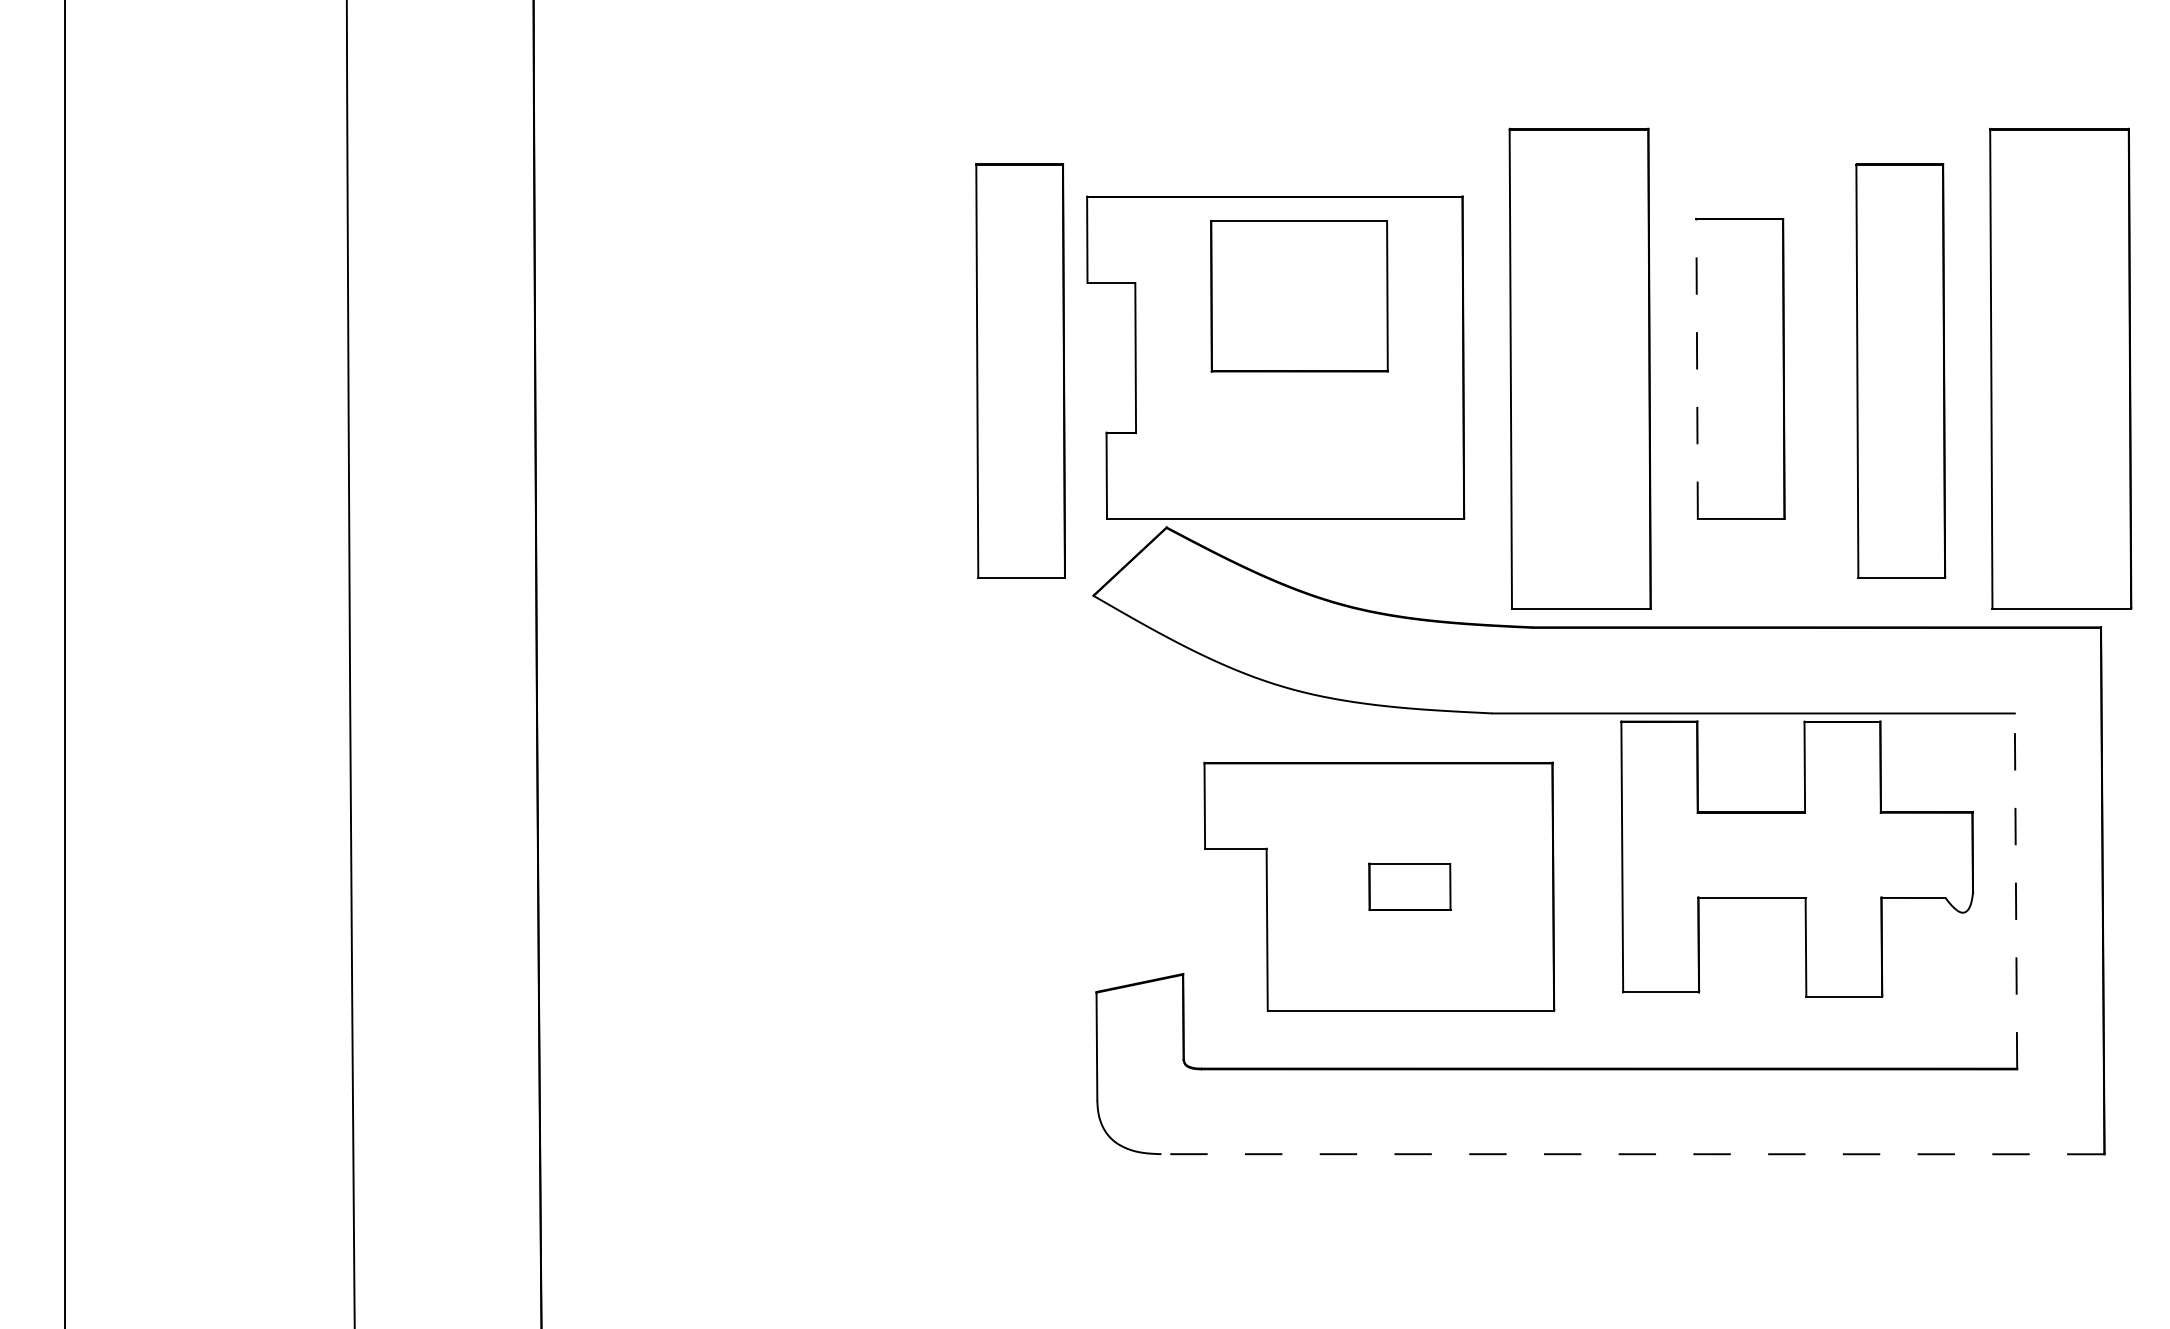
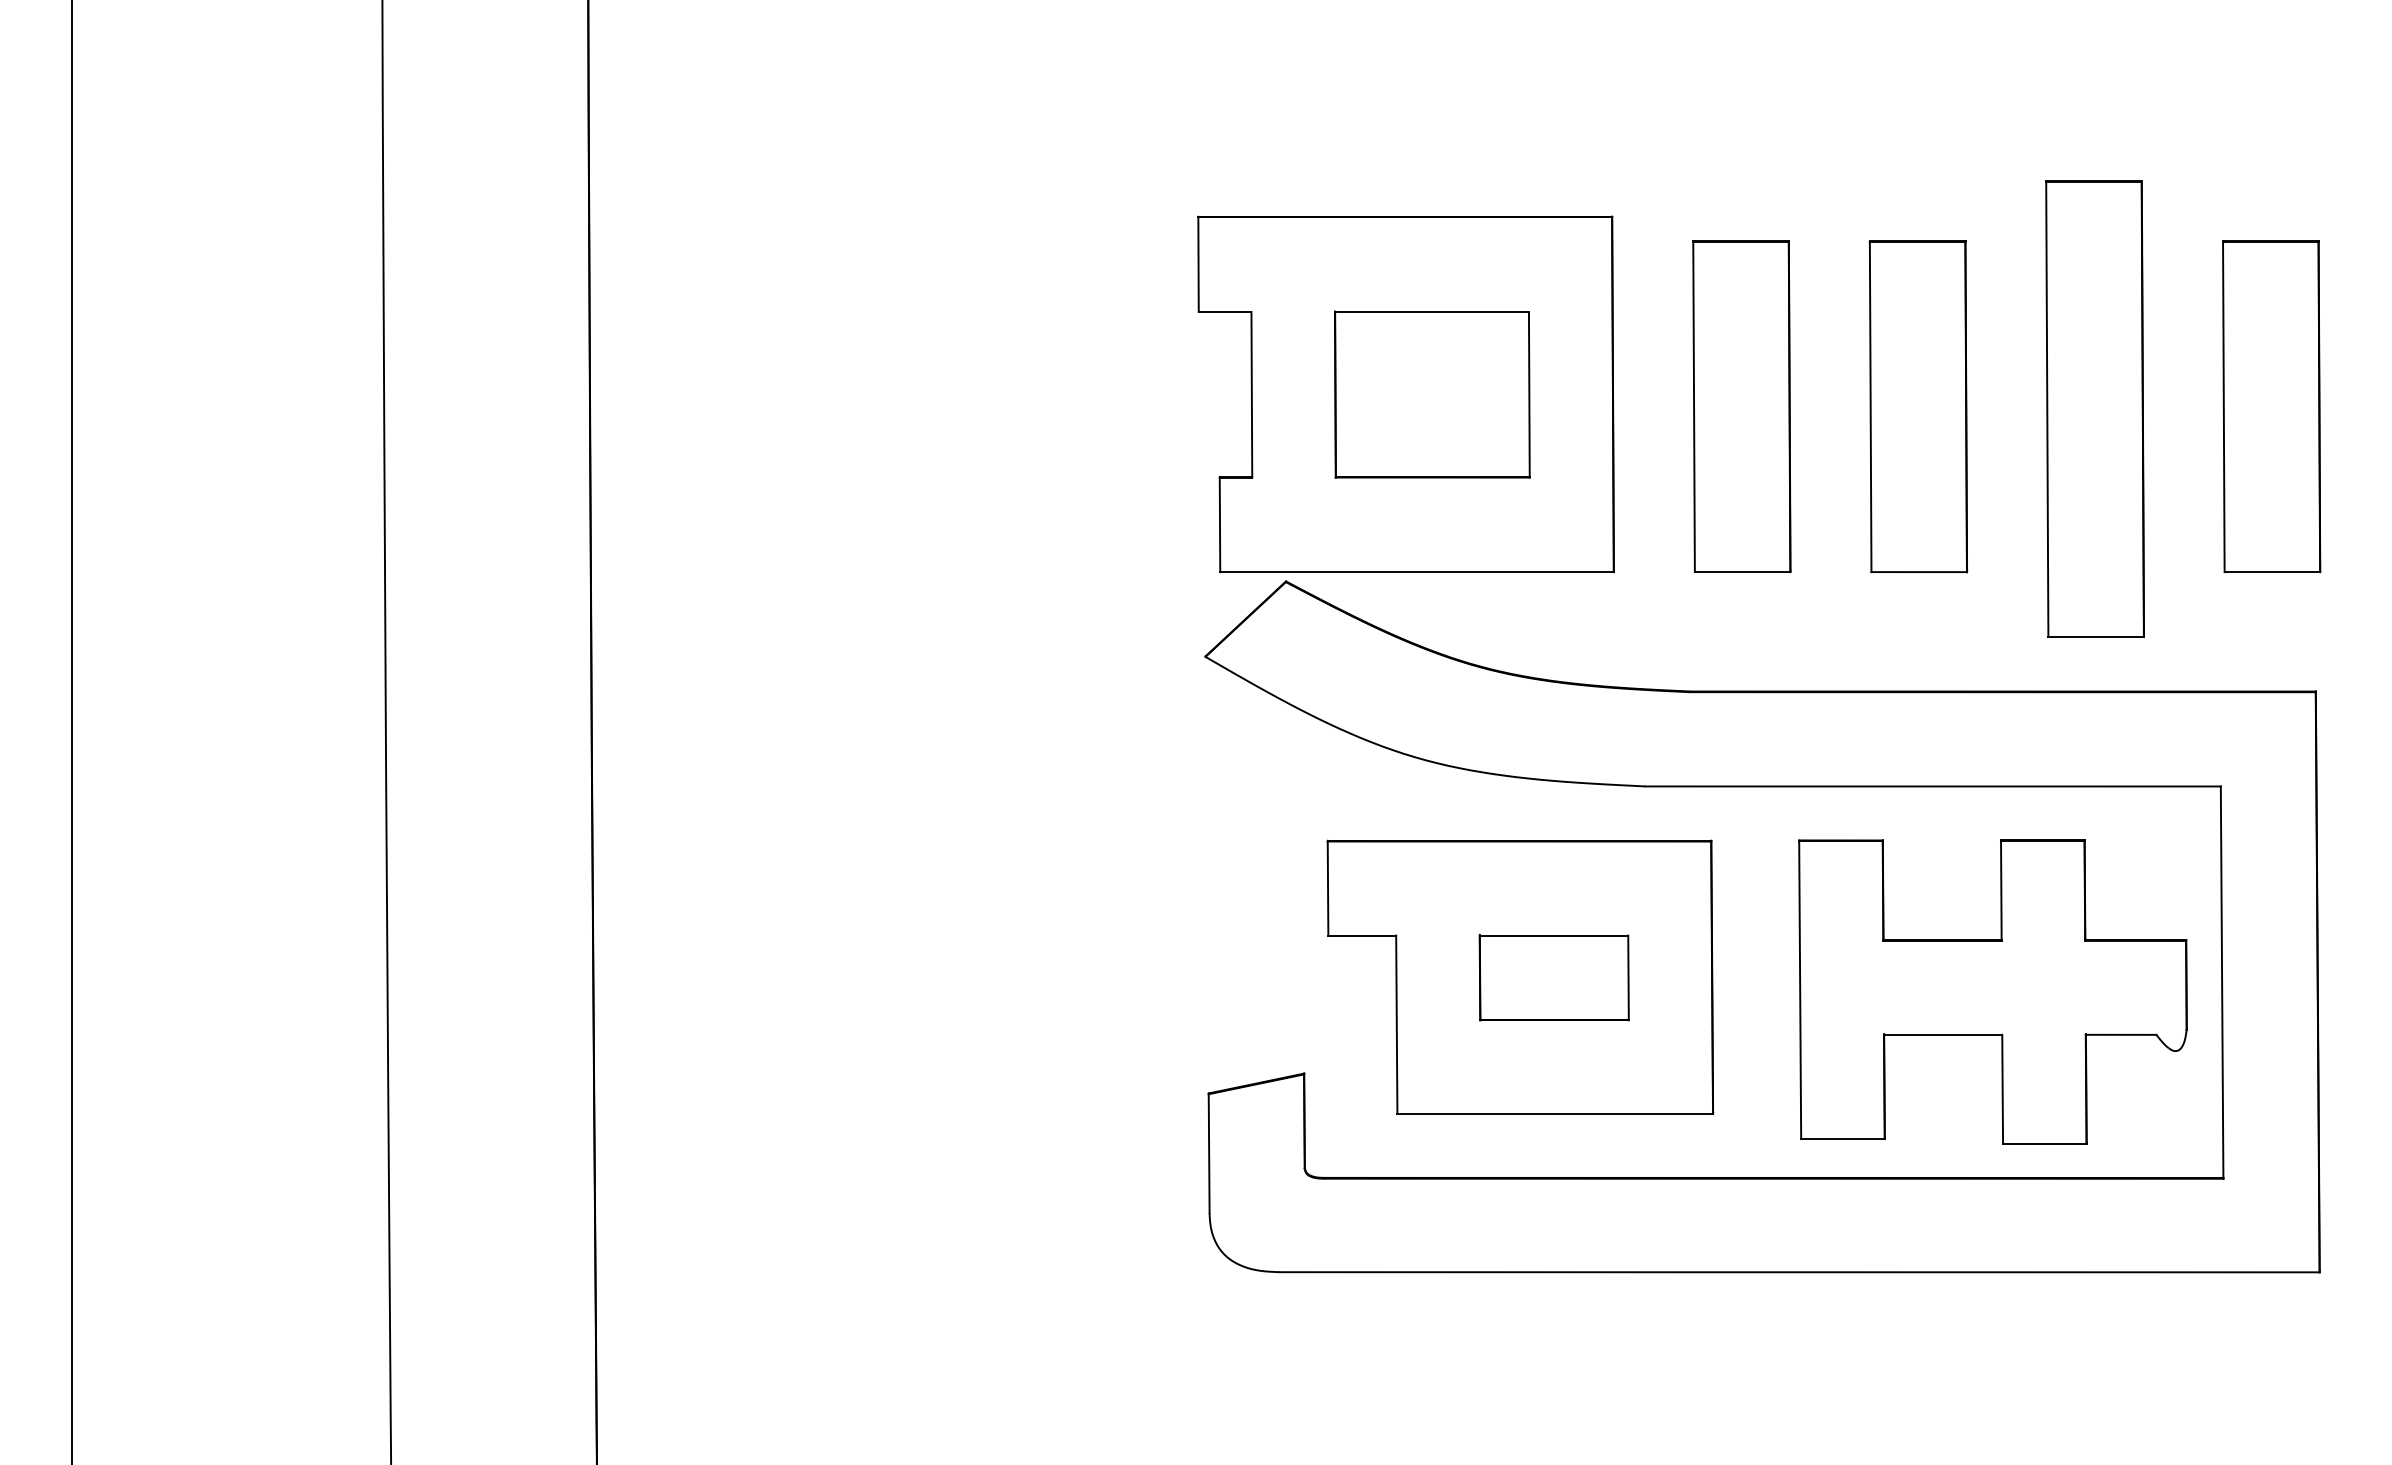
part: (1299, 296) -> (1432, 394), moved
part: (1579, 368) -> (1741, 406), size x0.62
line: (1696, 368) -> (1870, 406), dashed -> solid
part: (2060, 368) -> (2271, 406), size x0.62
part: (1020, 370) -> (1124, 408), removed
part: (1796, 858) -> (1992, 991), moved
part: (1409, 886) -> (1553, 977), size x1.67
line: (2016, 891) -> (2222, 982), dashed -> solid
line: (1632, 1154) -> (1799, 1272), dashed -> solid

